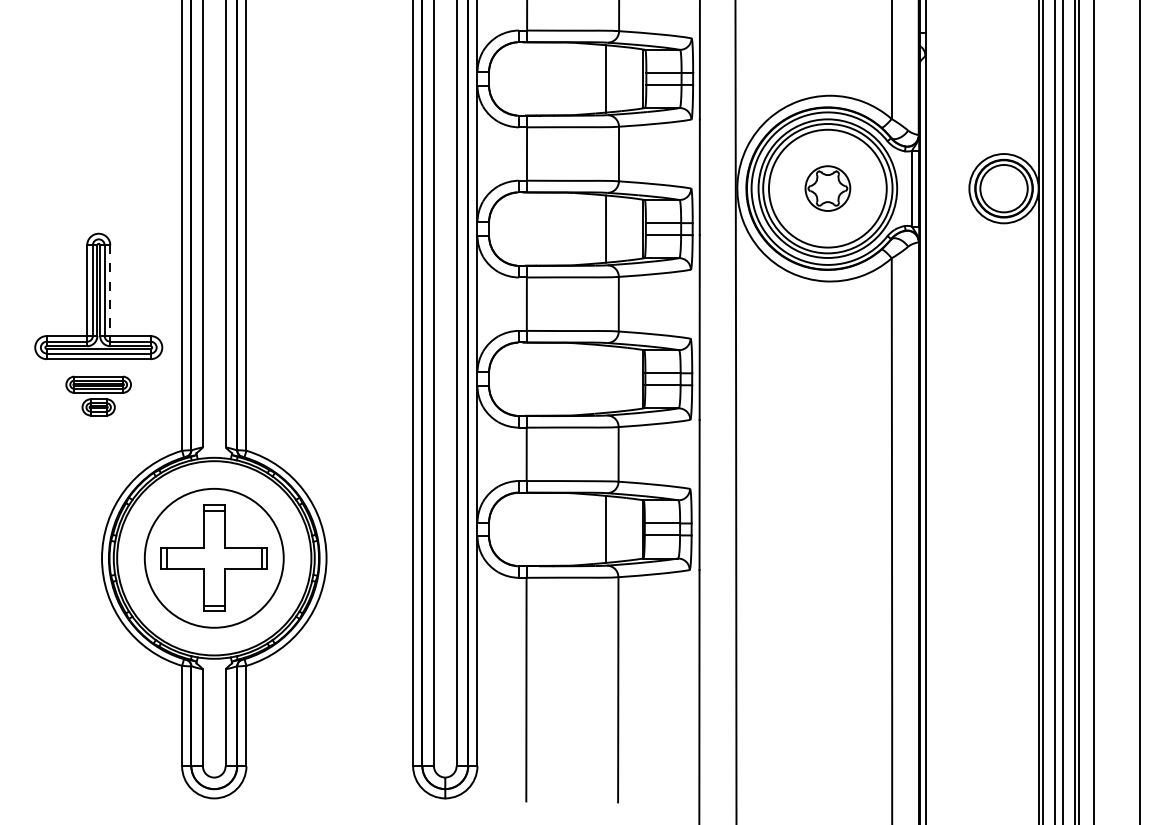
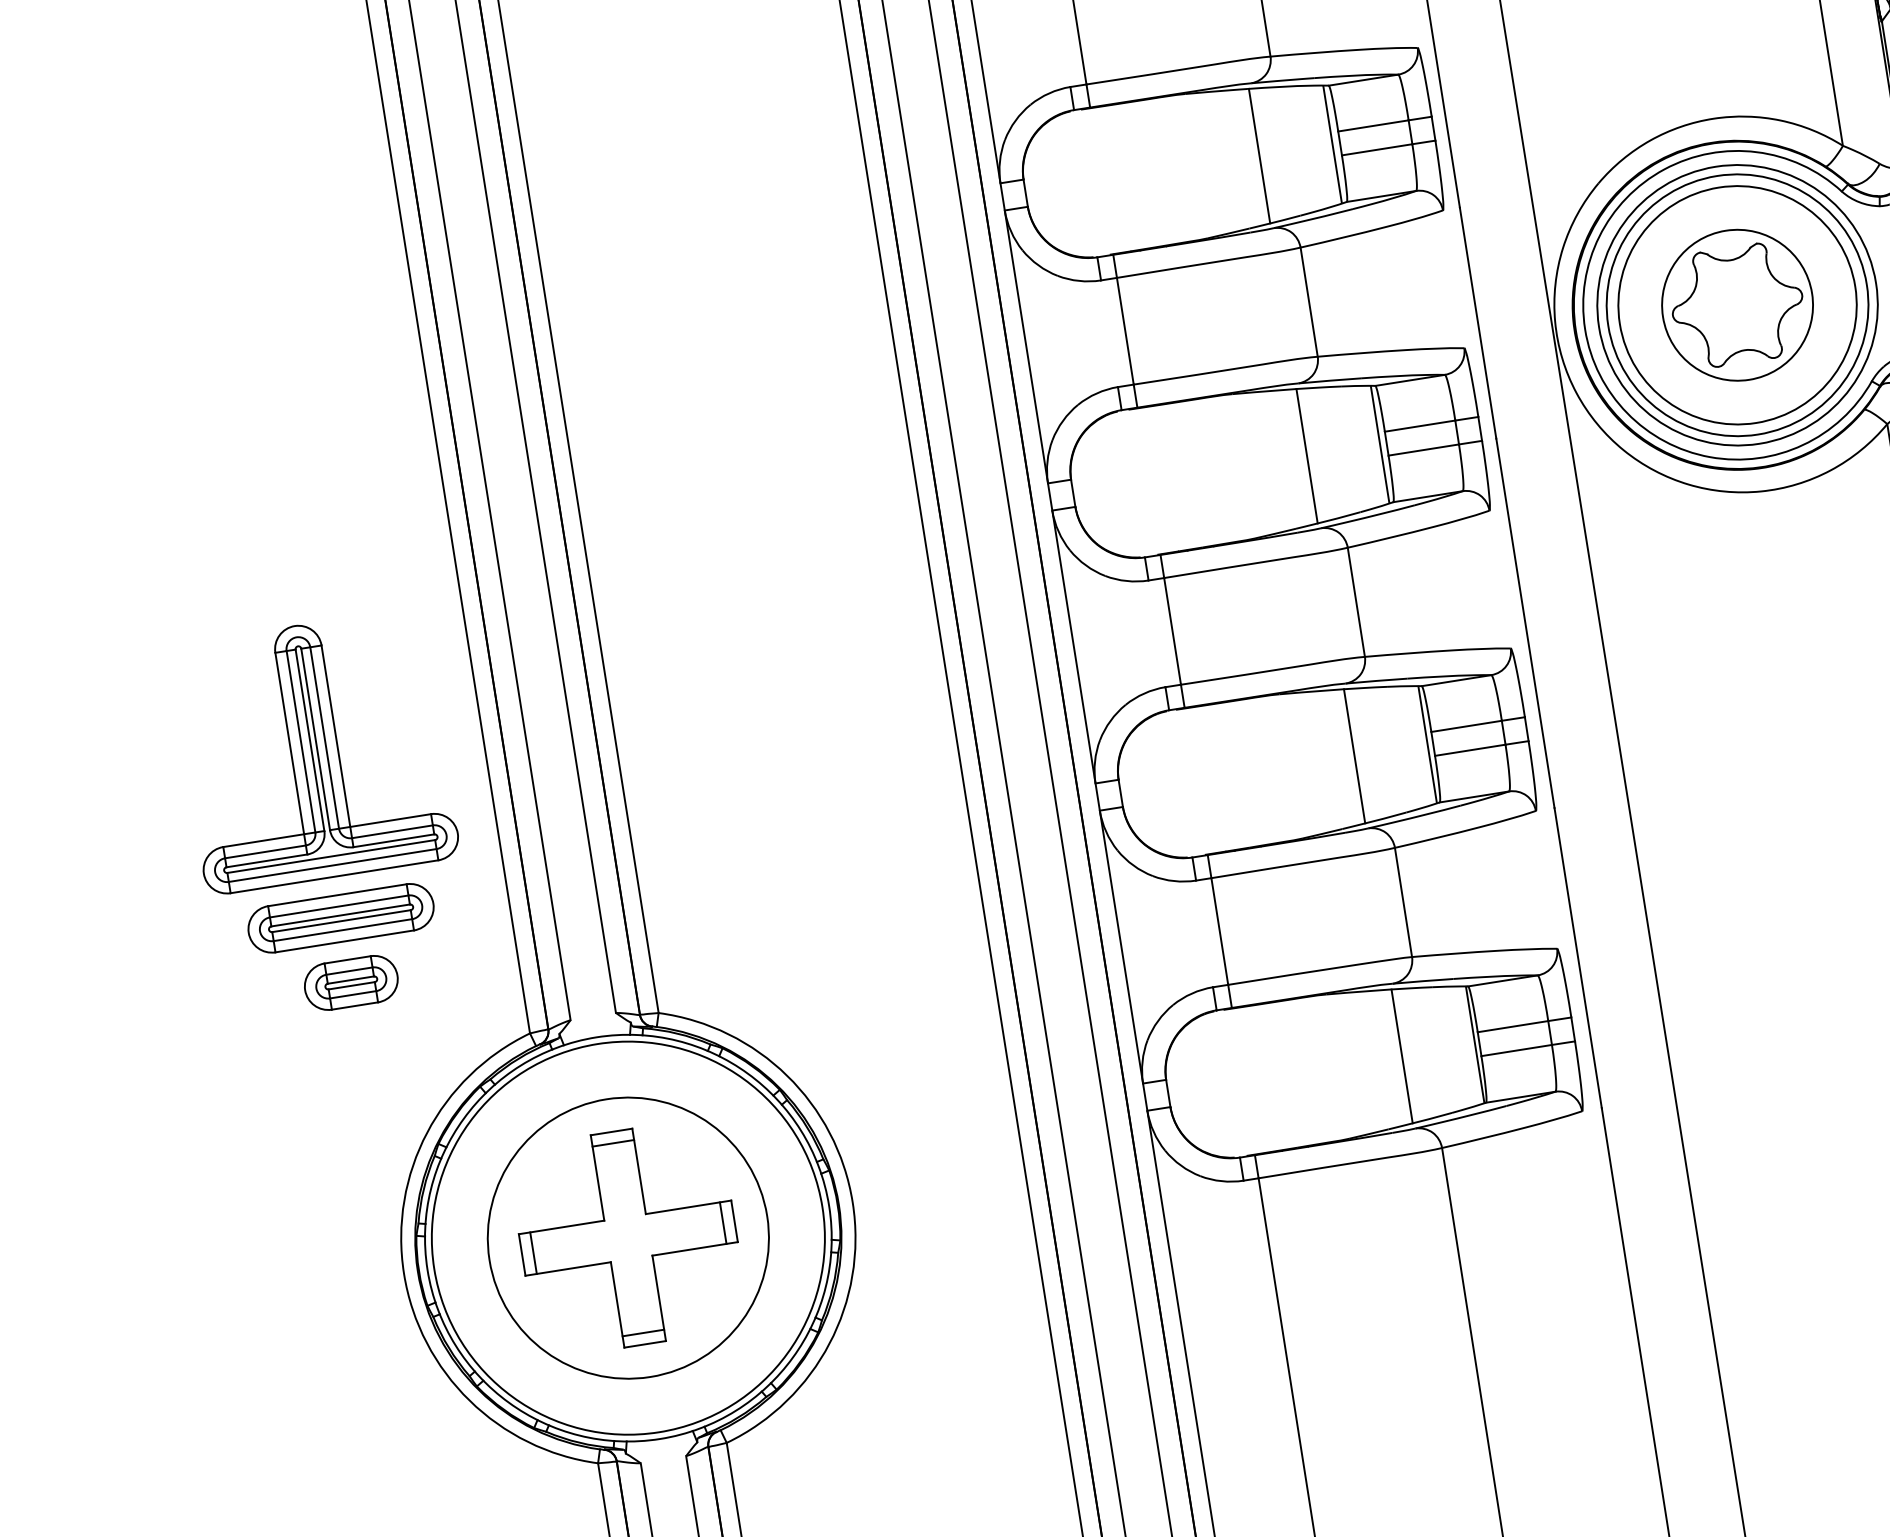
part: (827, 188) -> (1736, 305), size x1.67
line: (110, 295) -> (337, 745), dashed -> solid
line: (606, 378) -> (1355, 754), added
part: (98, 395) -> (345, 949), size x1.43

